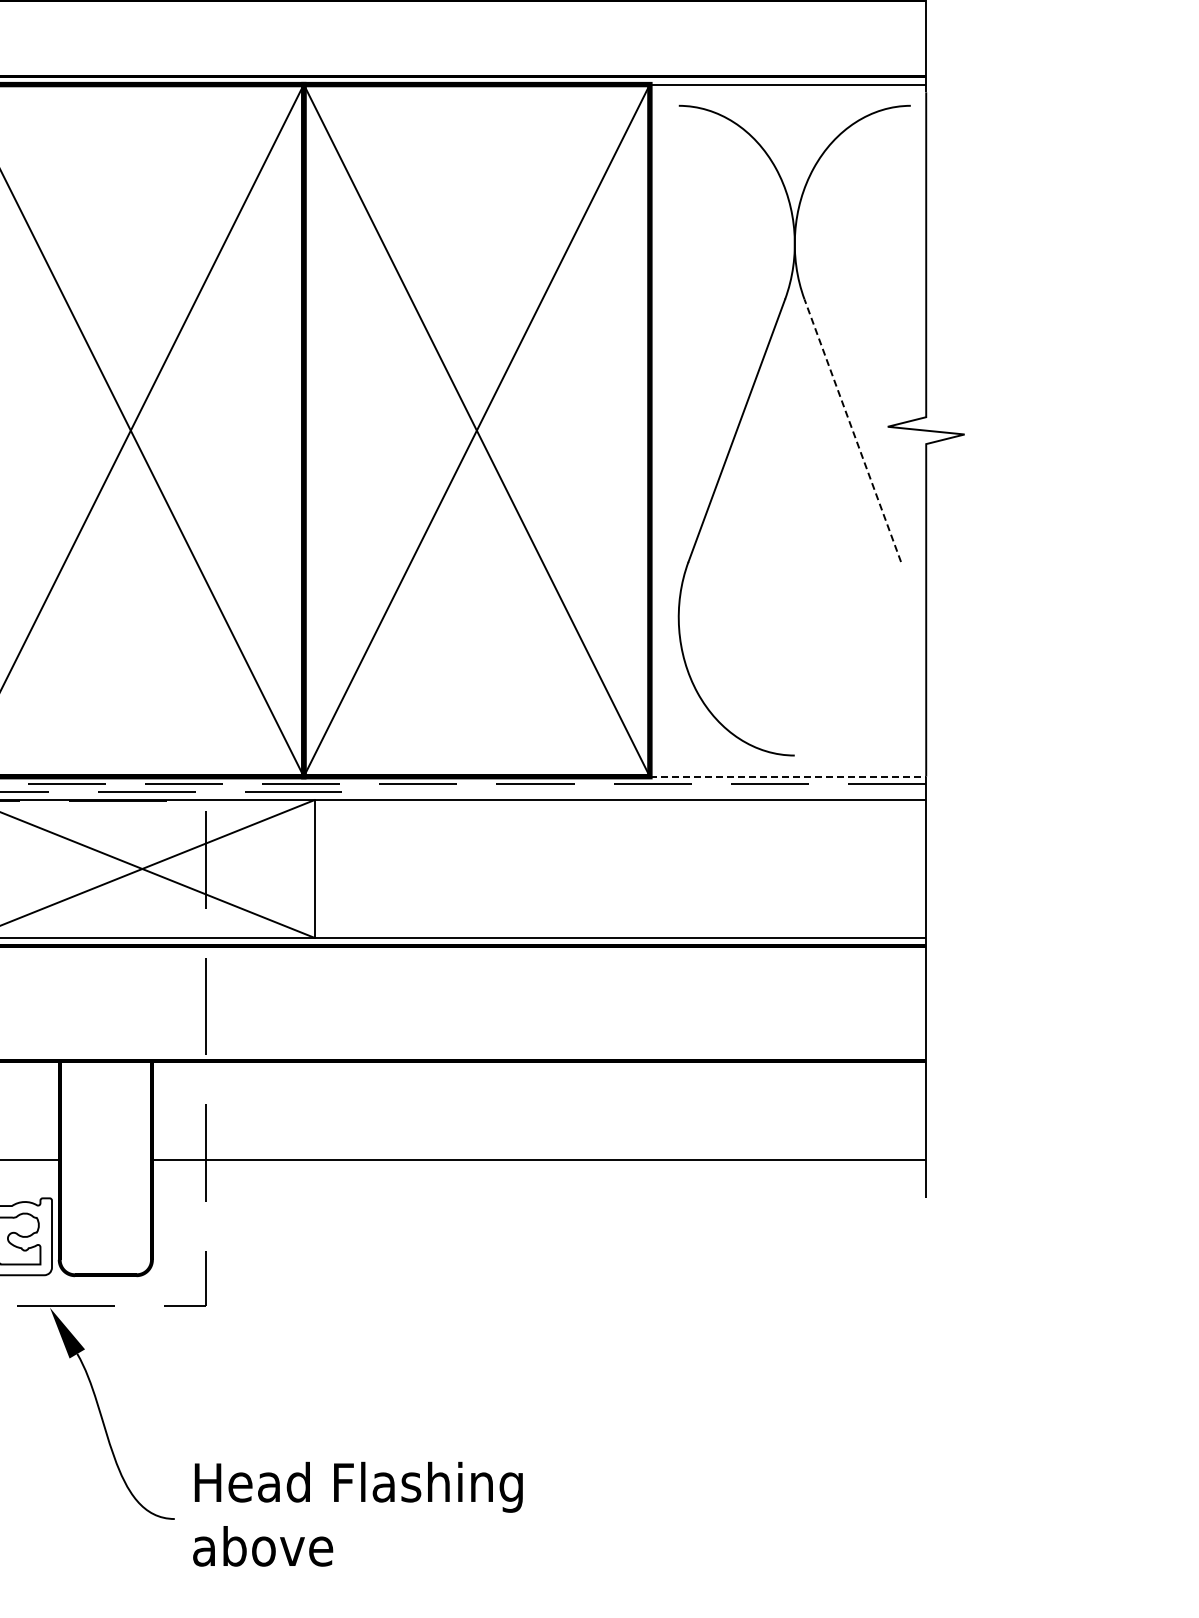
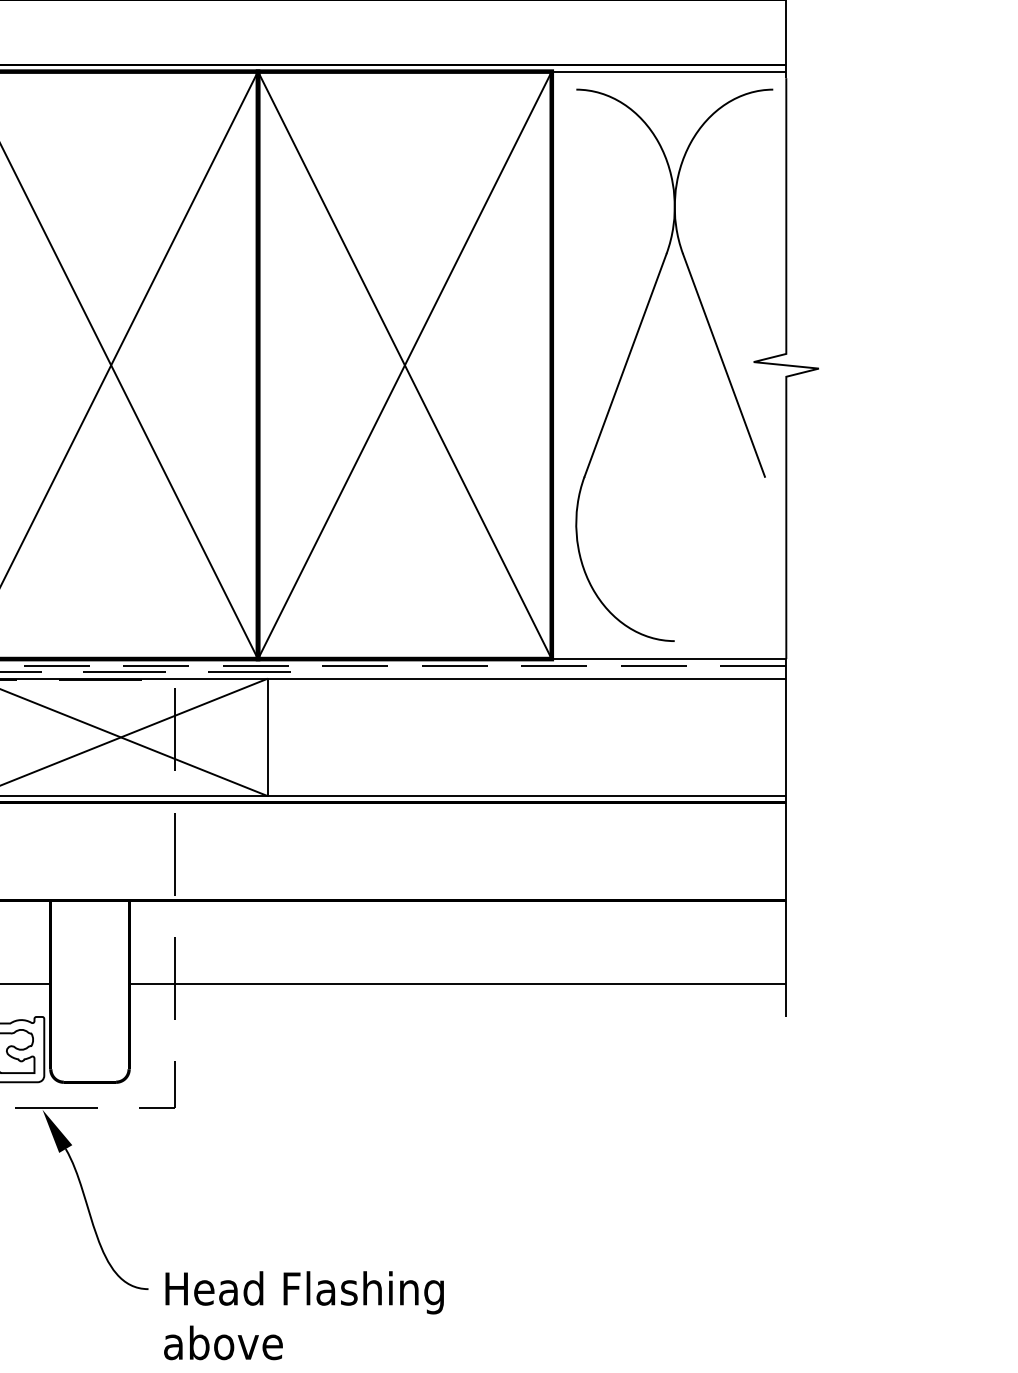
line: (852, 430) -> (723, 365), dashed -> solid
line: (788, 776) -> (669, 658), dashed -> solid
text: (357, 1513) -> (303, 1315), moved

